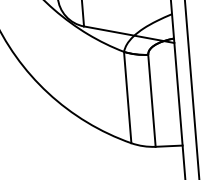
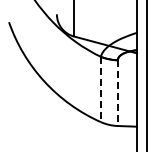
line: (127, 97) -> (100, 89), solid -> dashed
line: (151, 101) -> (117, 93), solid -> dashed

